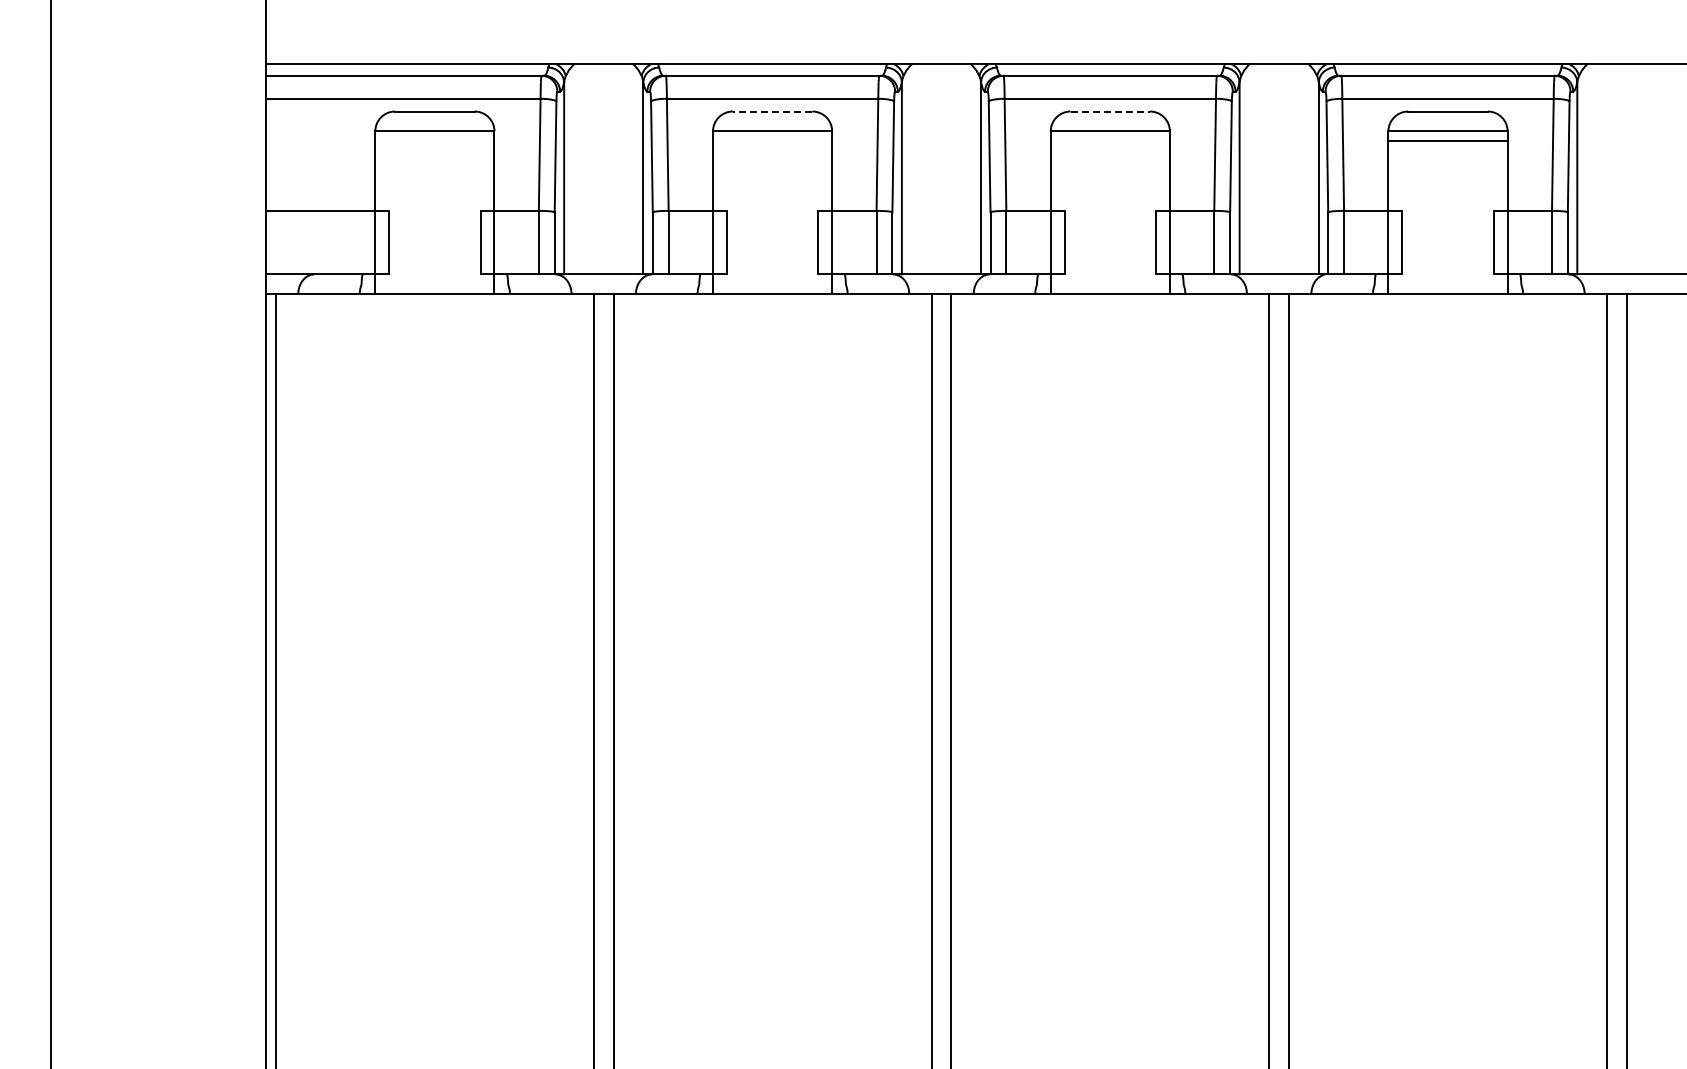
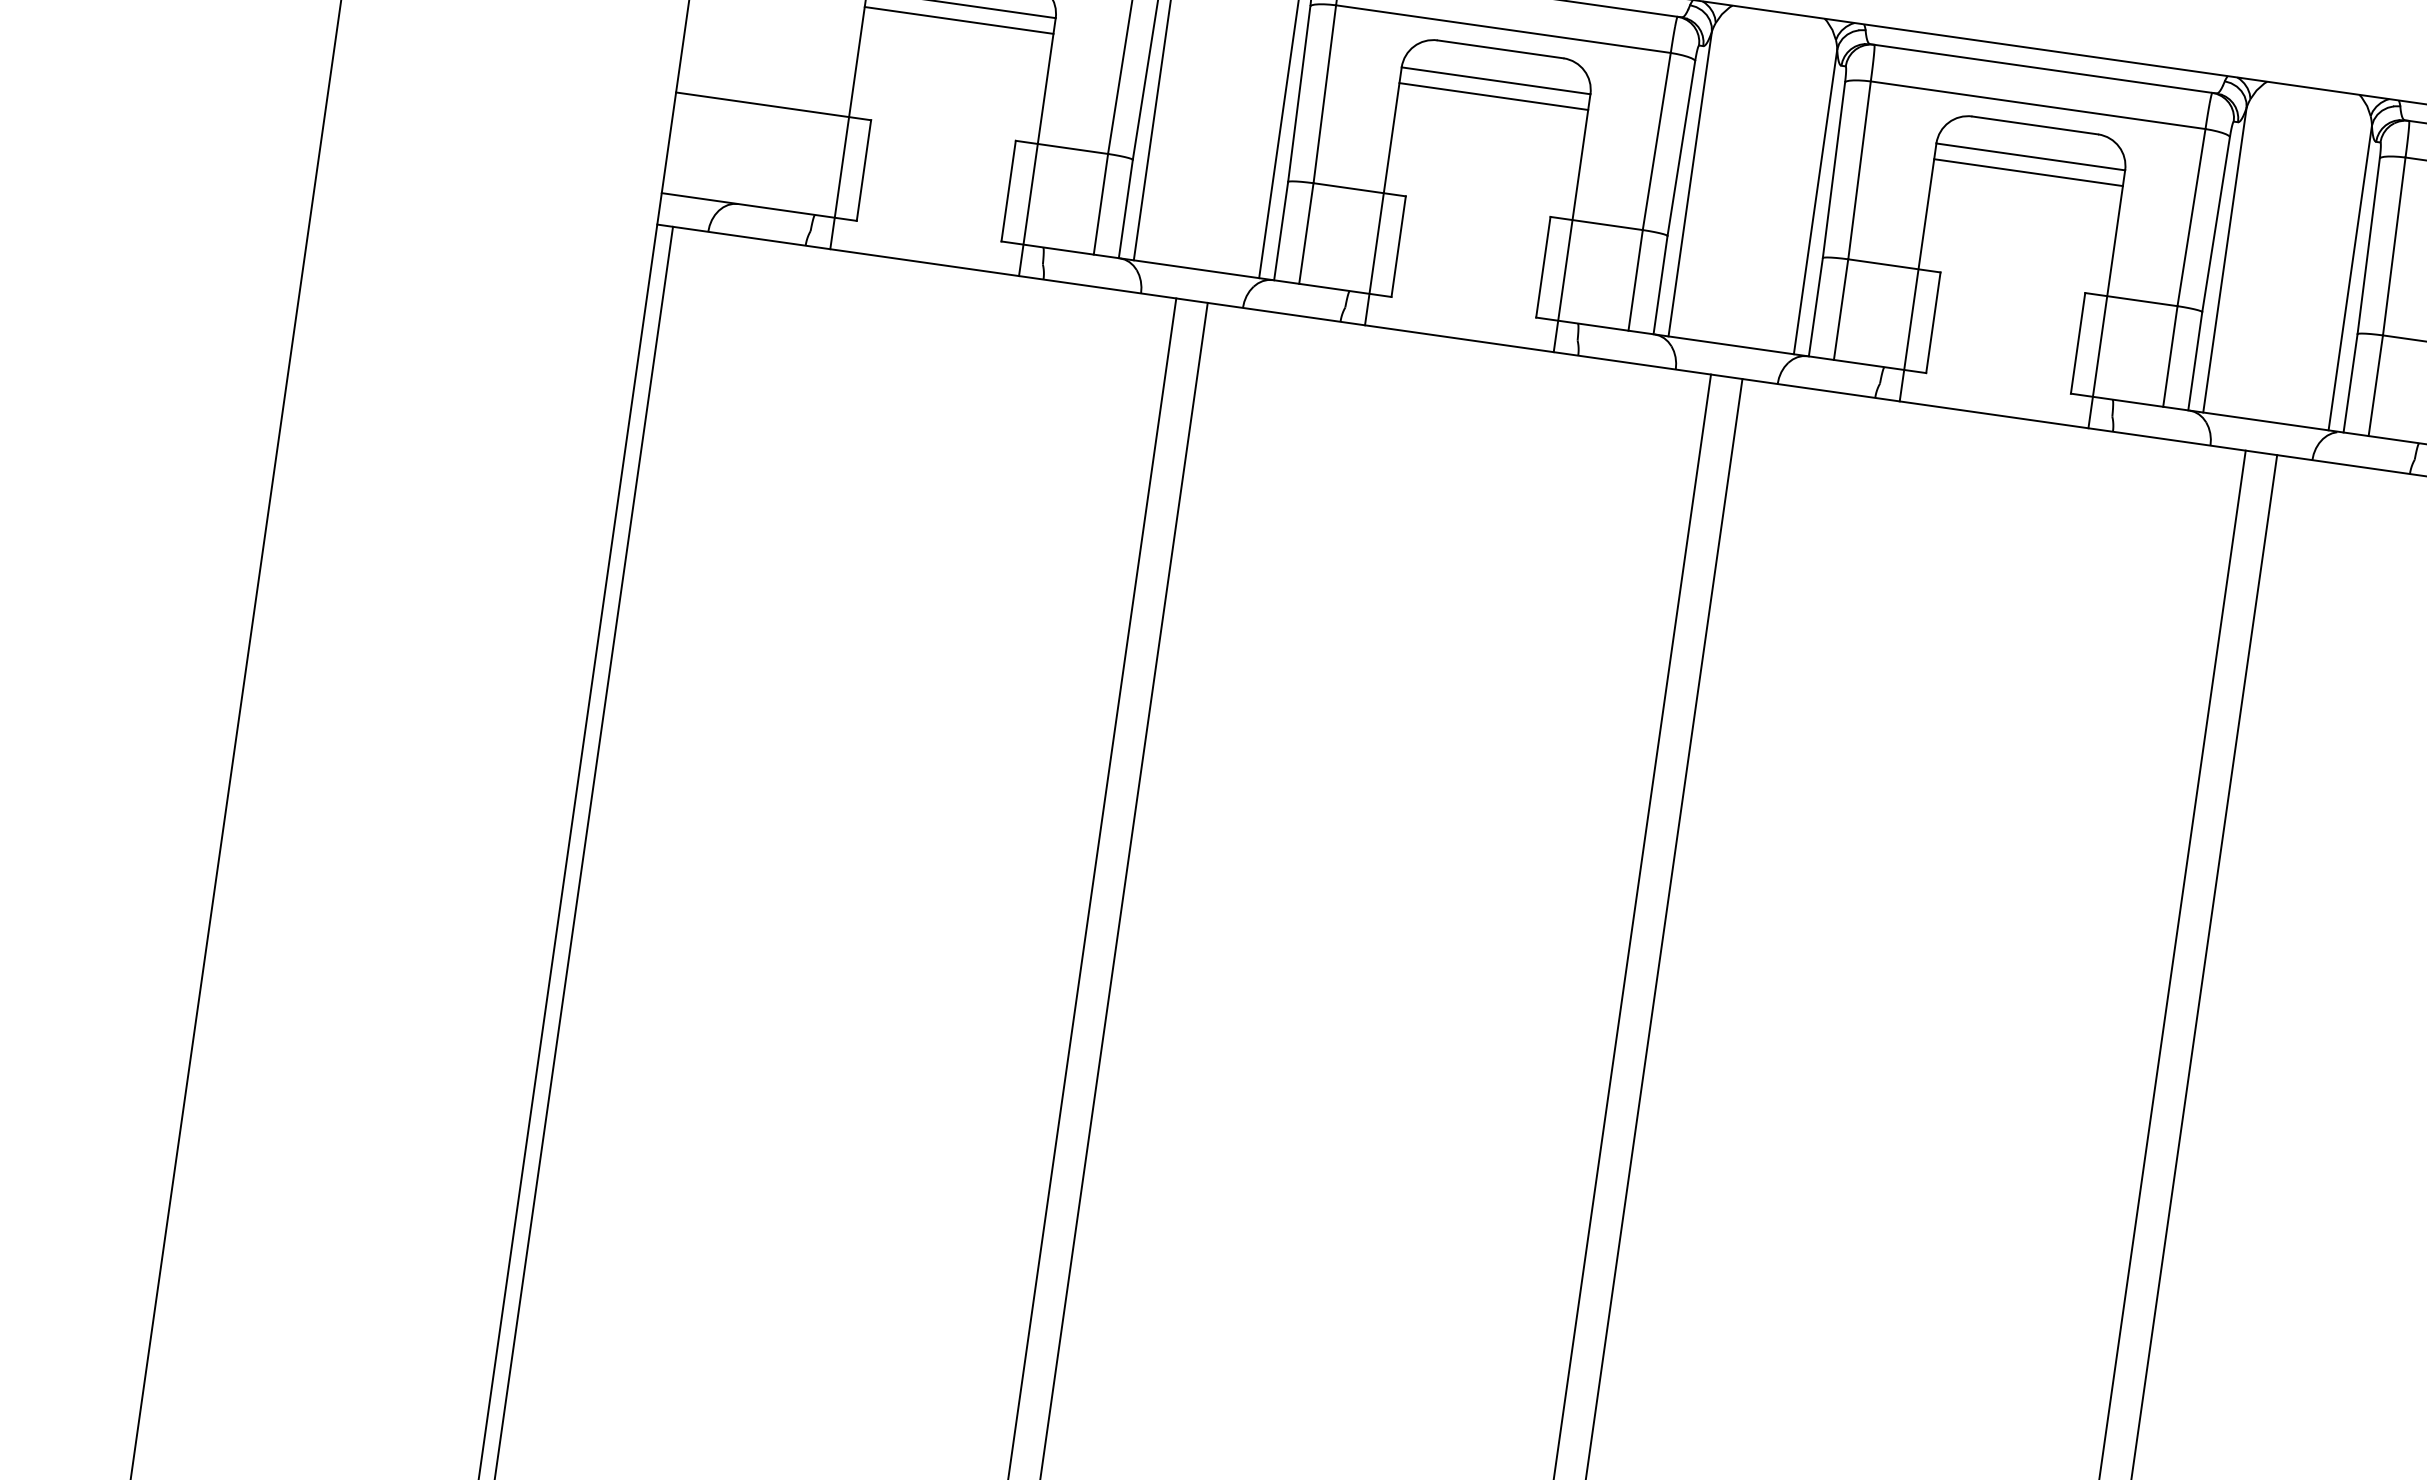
line: (772, 111) -> (1500, 49), dashed -> solid
line: (1110, 111) -> (2035, 125), dashed -> solid
line: (434, 141) -> (958, 20), added
line: (772, 141) -> (1493, 96), added
line: (1109, 141) -> (2027, 172), added

